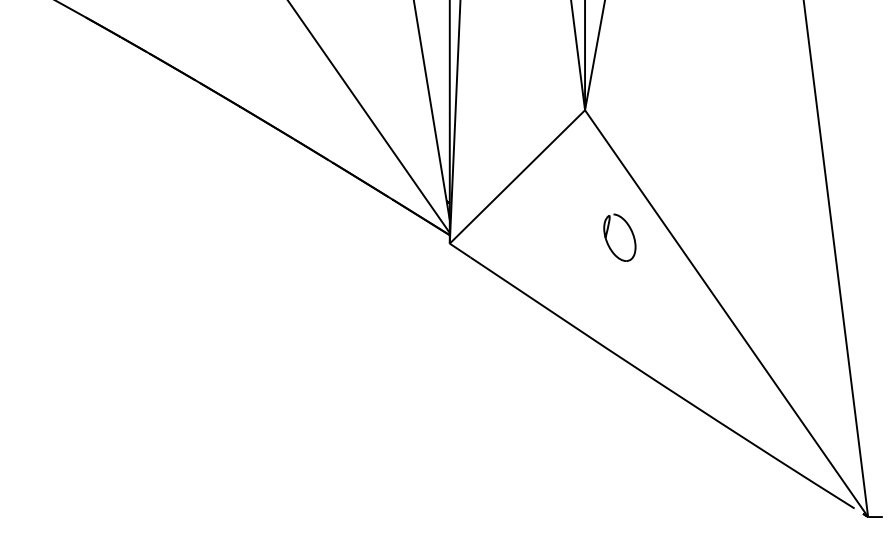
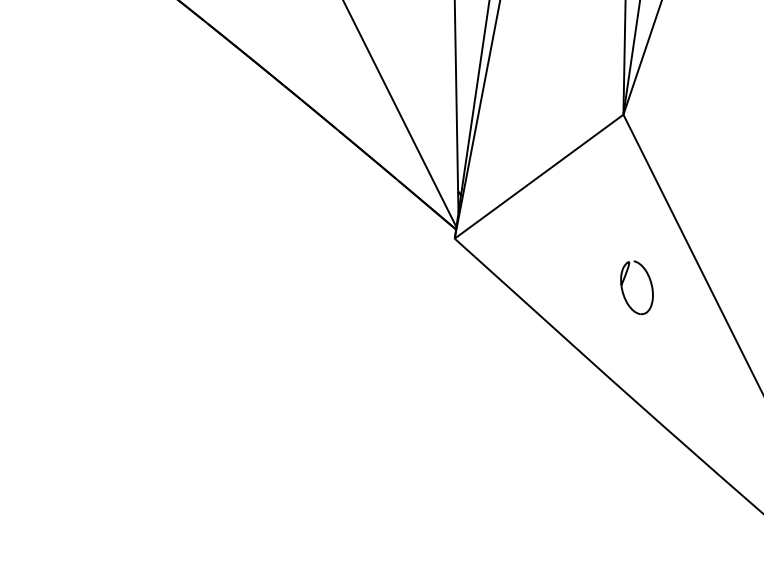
part: (608, 242) -> (623, 291), moved

